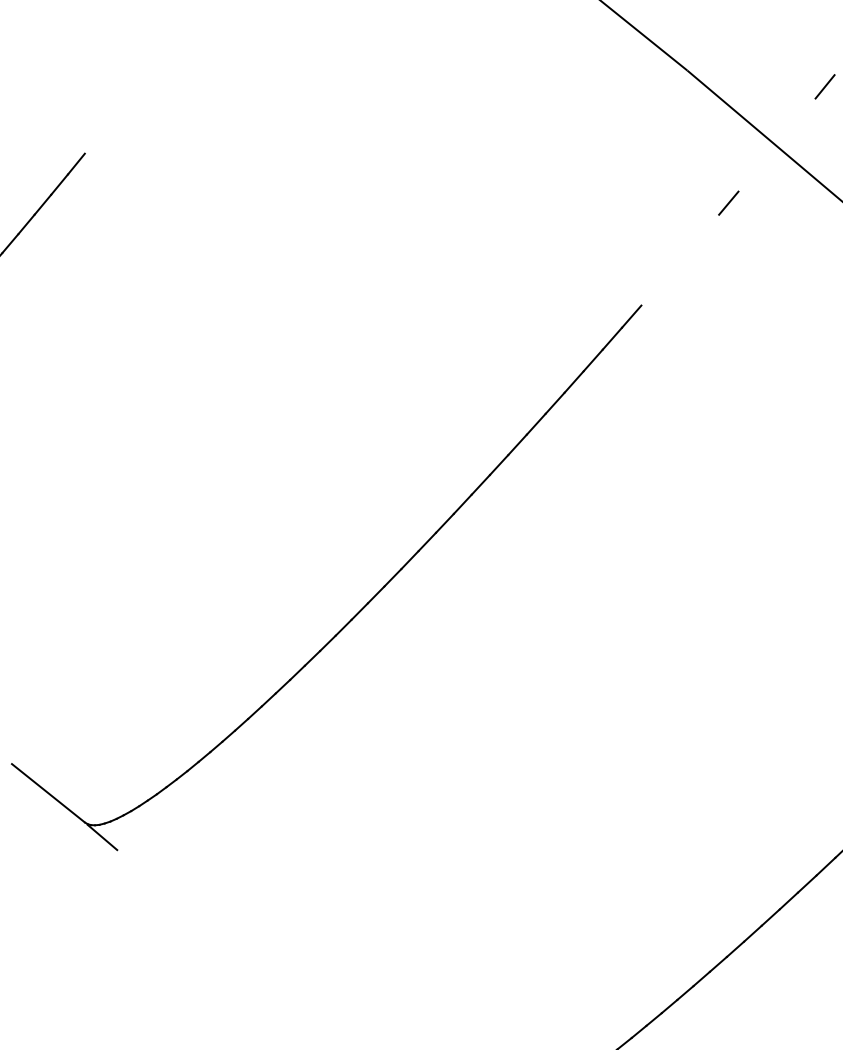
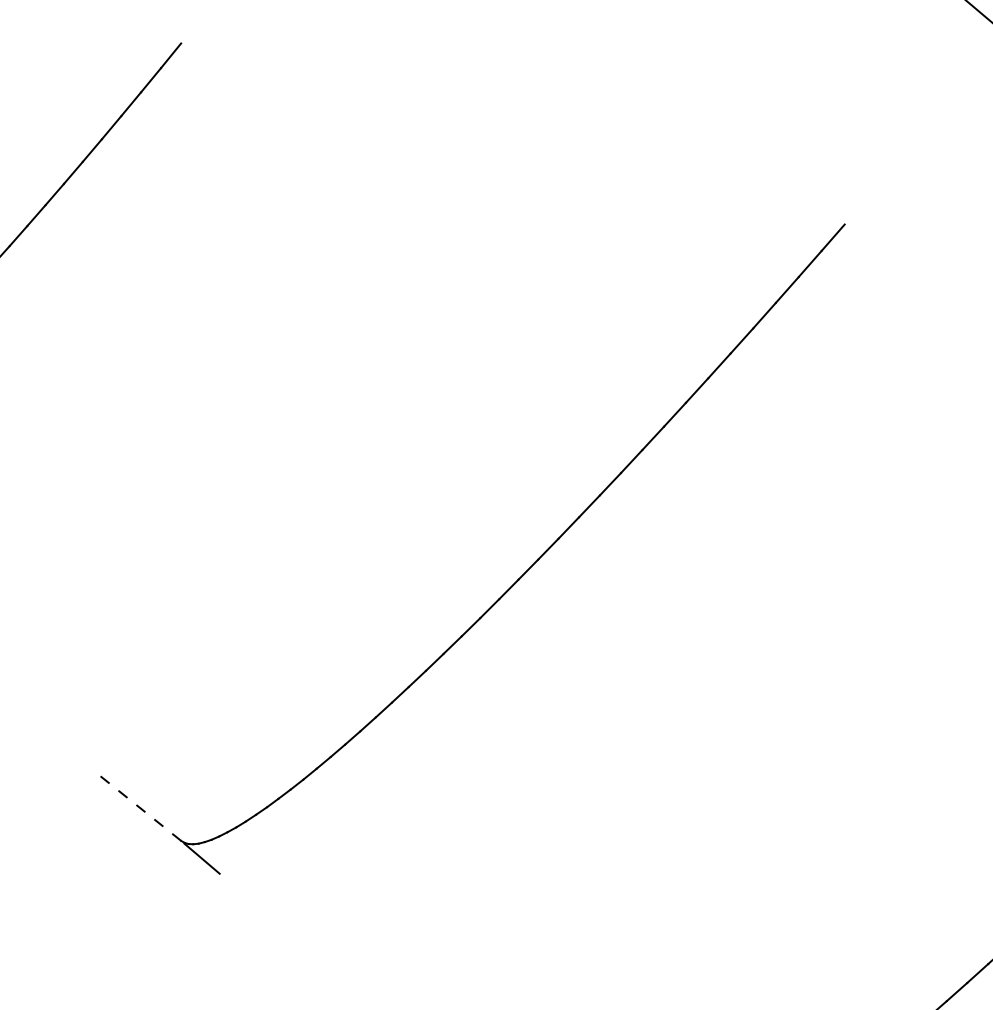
line: (728, 202) -> (948, 101), removed
line: (48, 793) -> (137, 806), solid -> dashed

